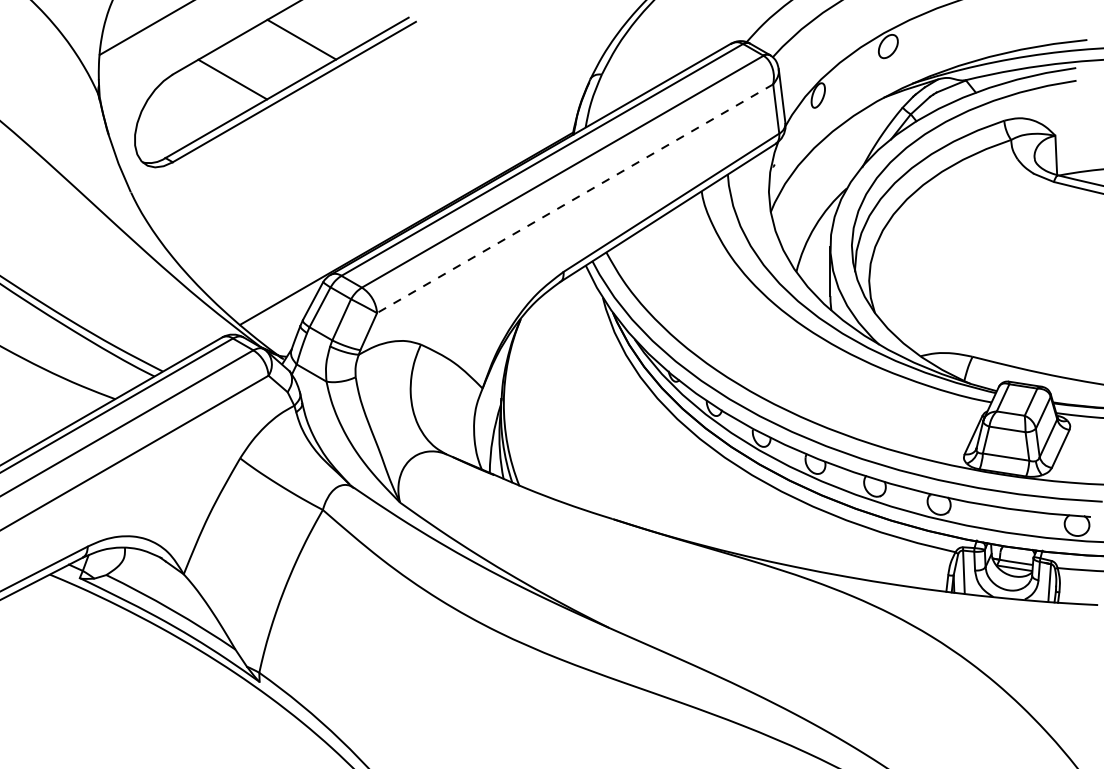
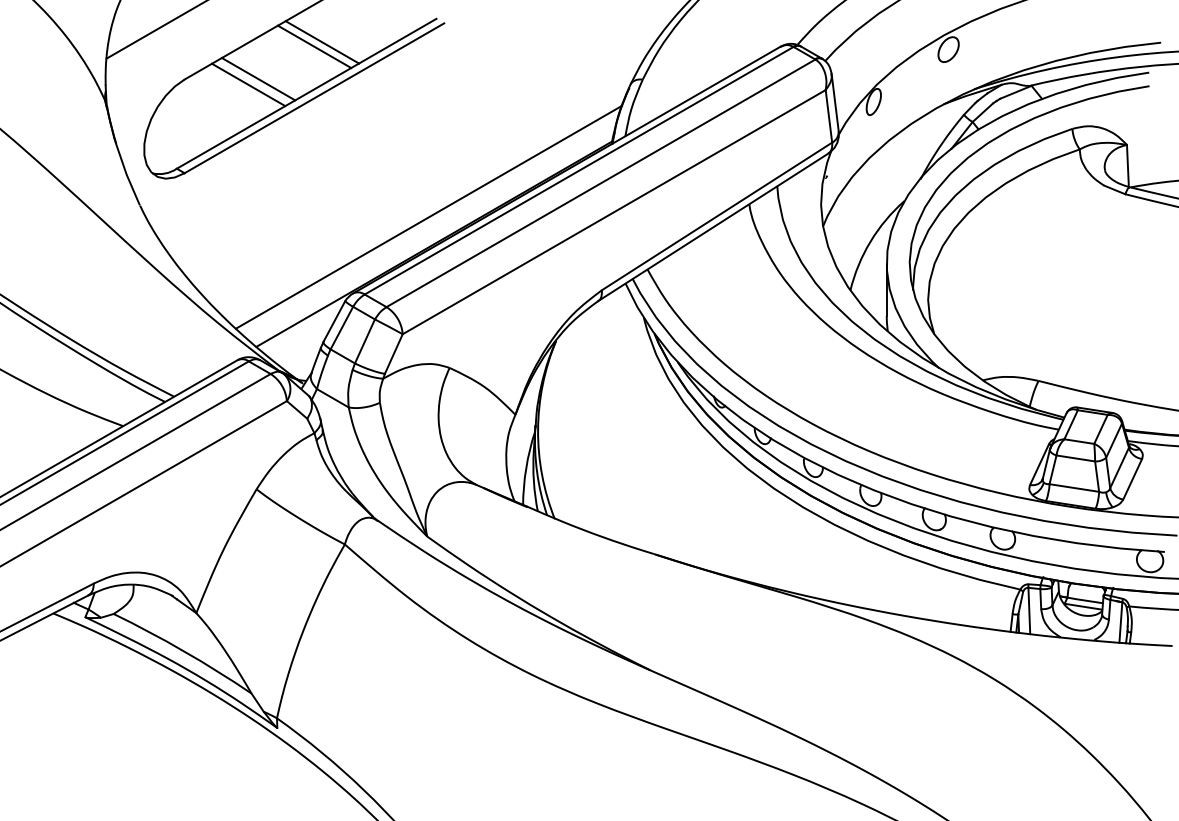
line: (294, 43) -> (314, 46), added
line: (241, 74) -> (258, 79), added
line: (574, 199) -> (613, 212), dashed -> solid
line: (401, 202) -> (428, 216), added

